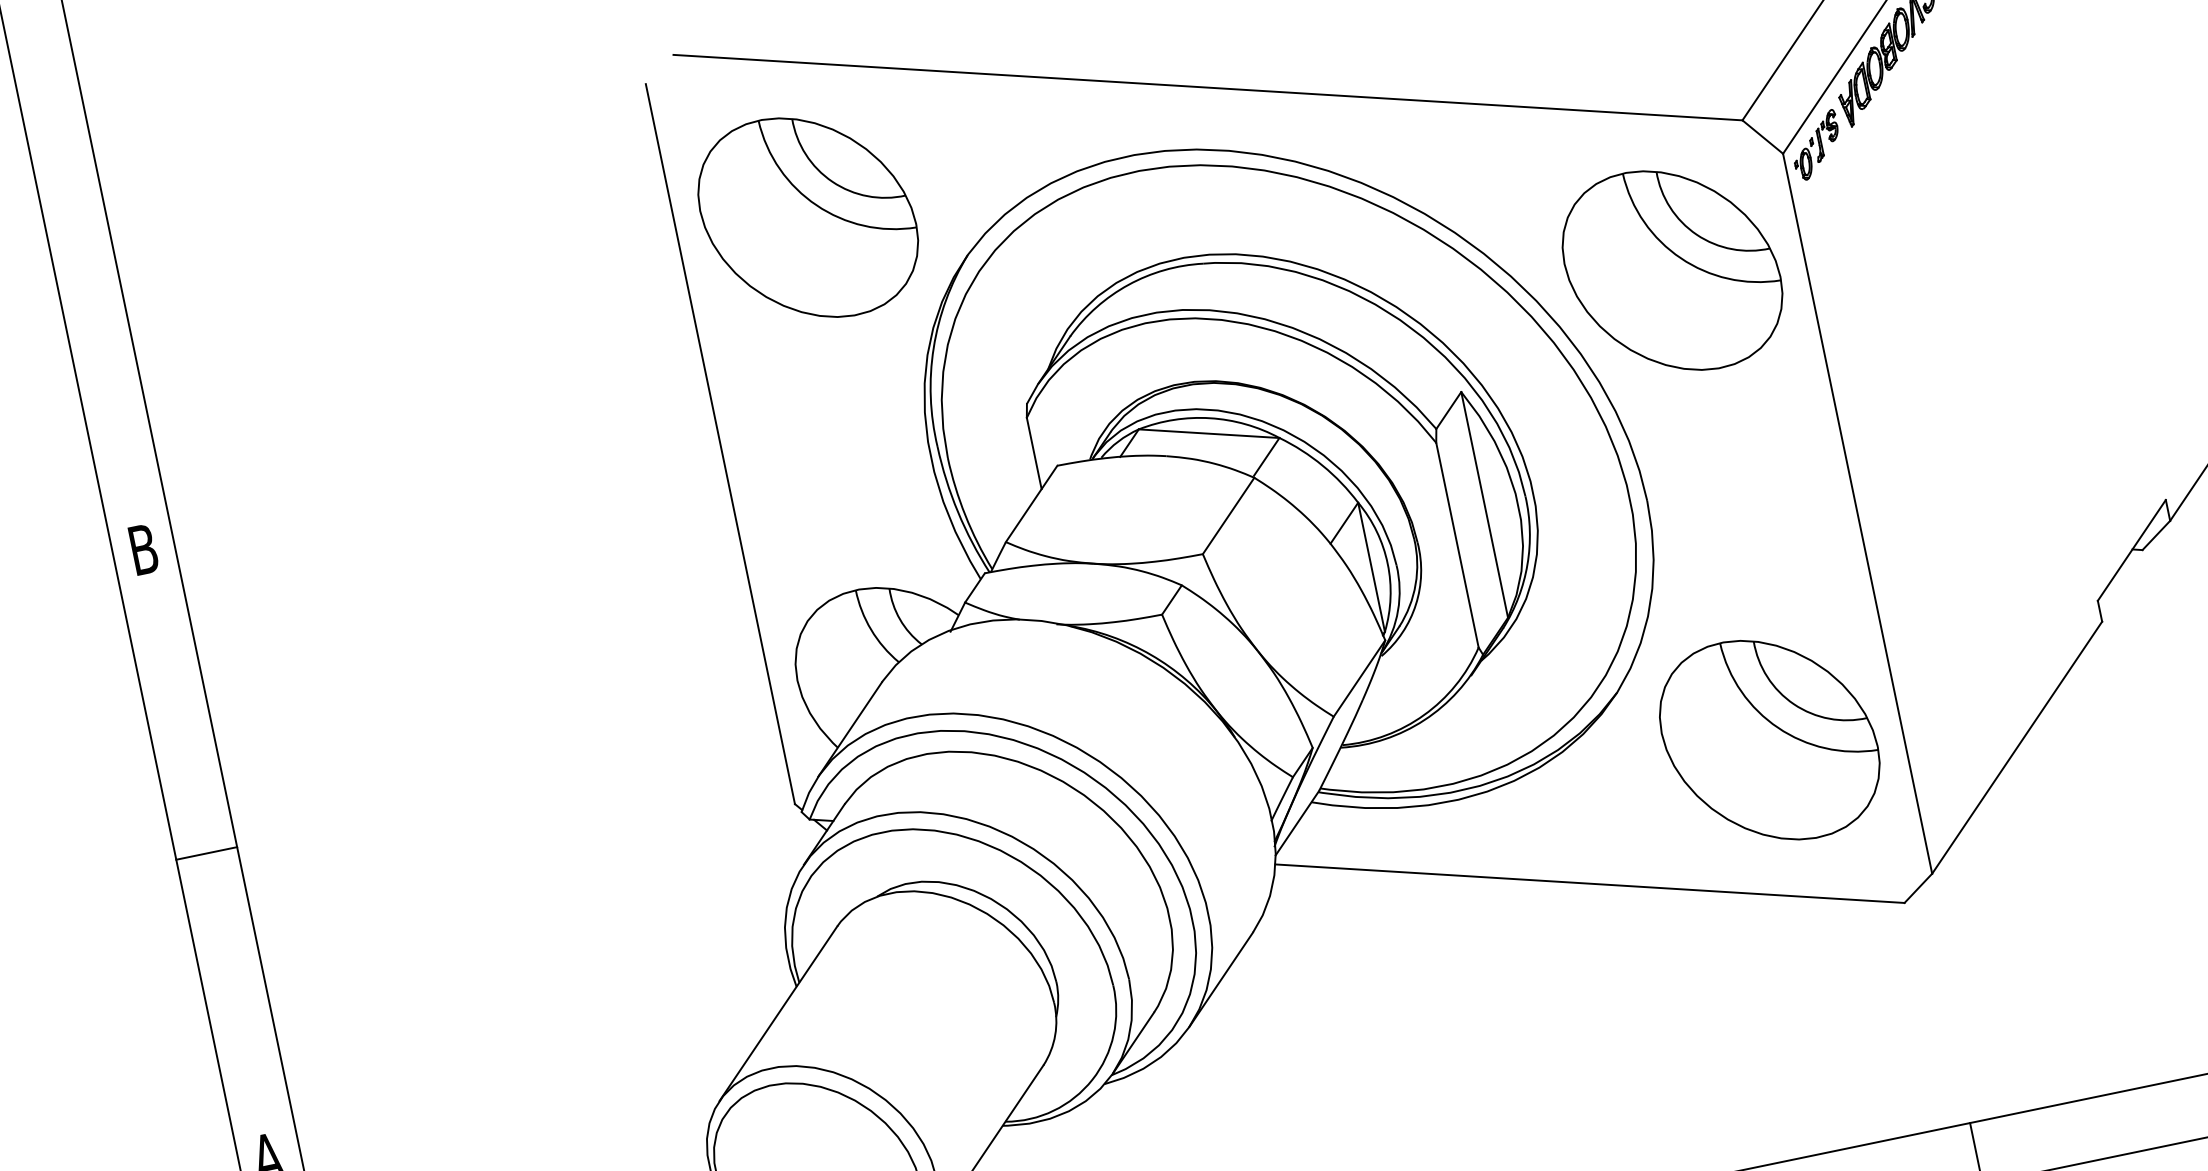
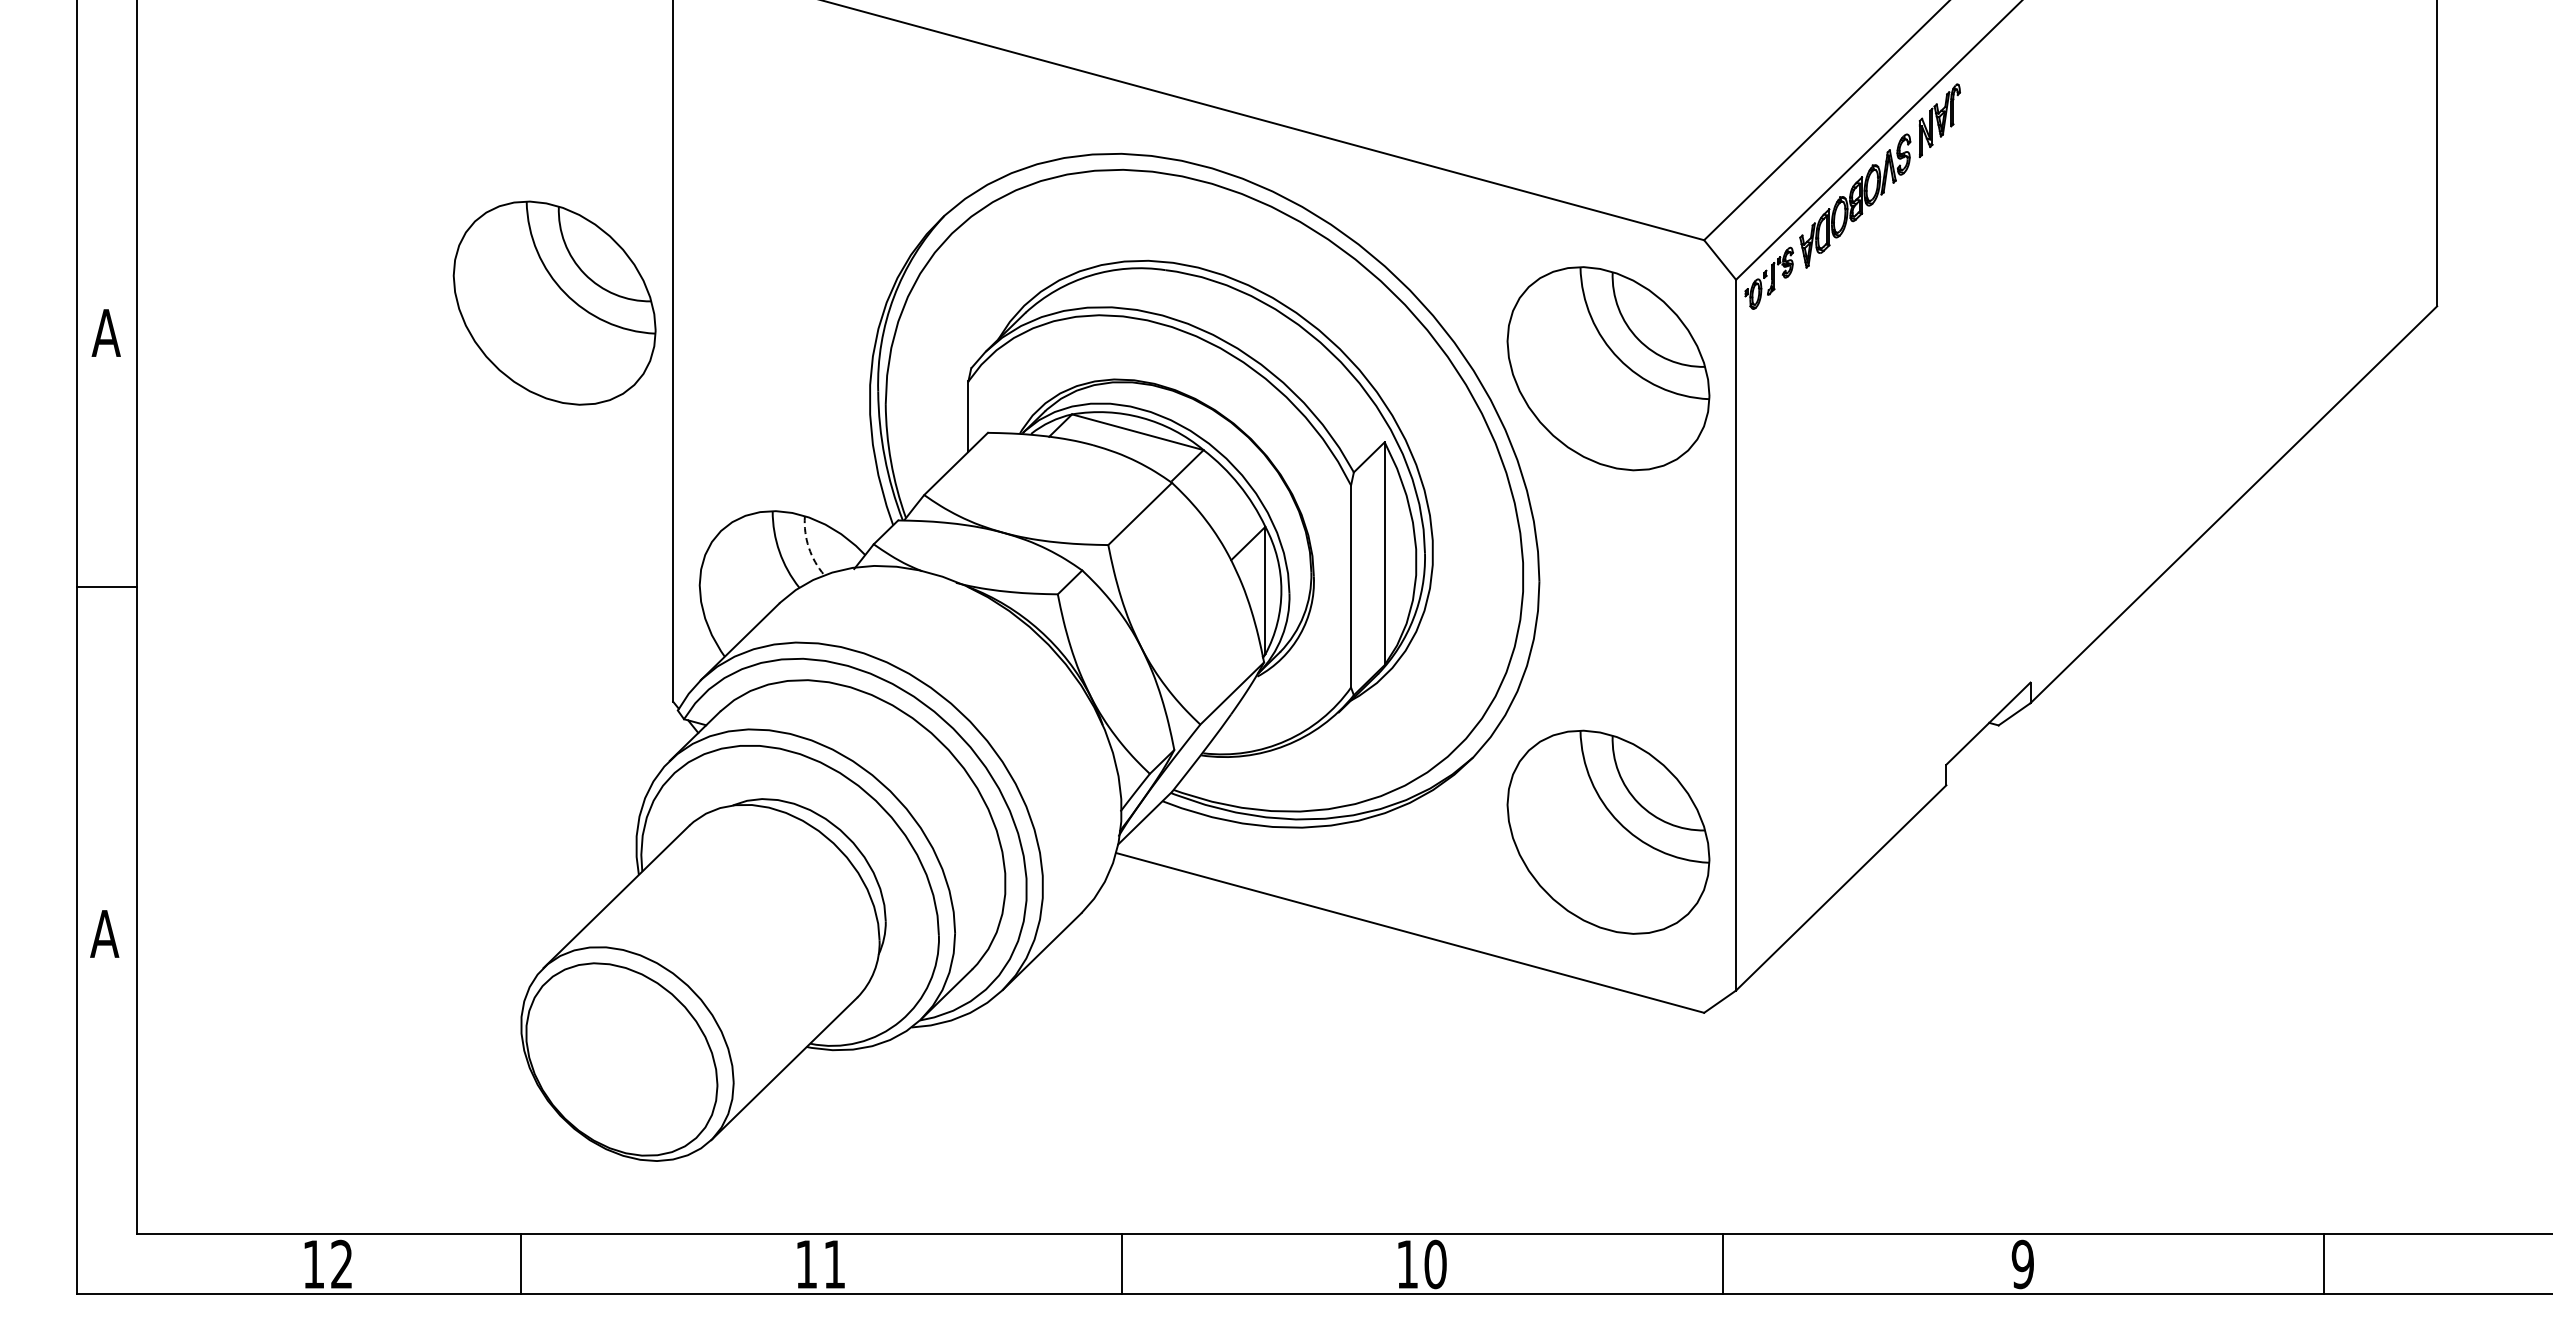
part: (807, 217) -> (554, 302), moved
text: (142, 549) -> (105, 332), B -> A
arc: (899, 619) -> (808, 547), solid -> dashed
line: (206, 853) -> (106, 587), moved

